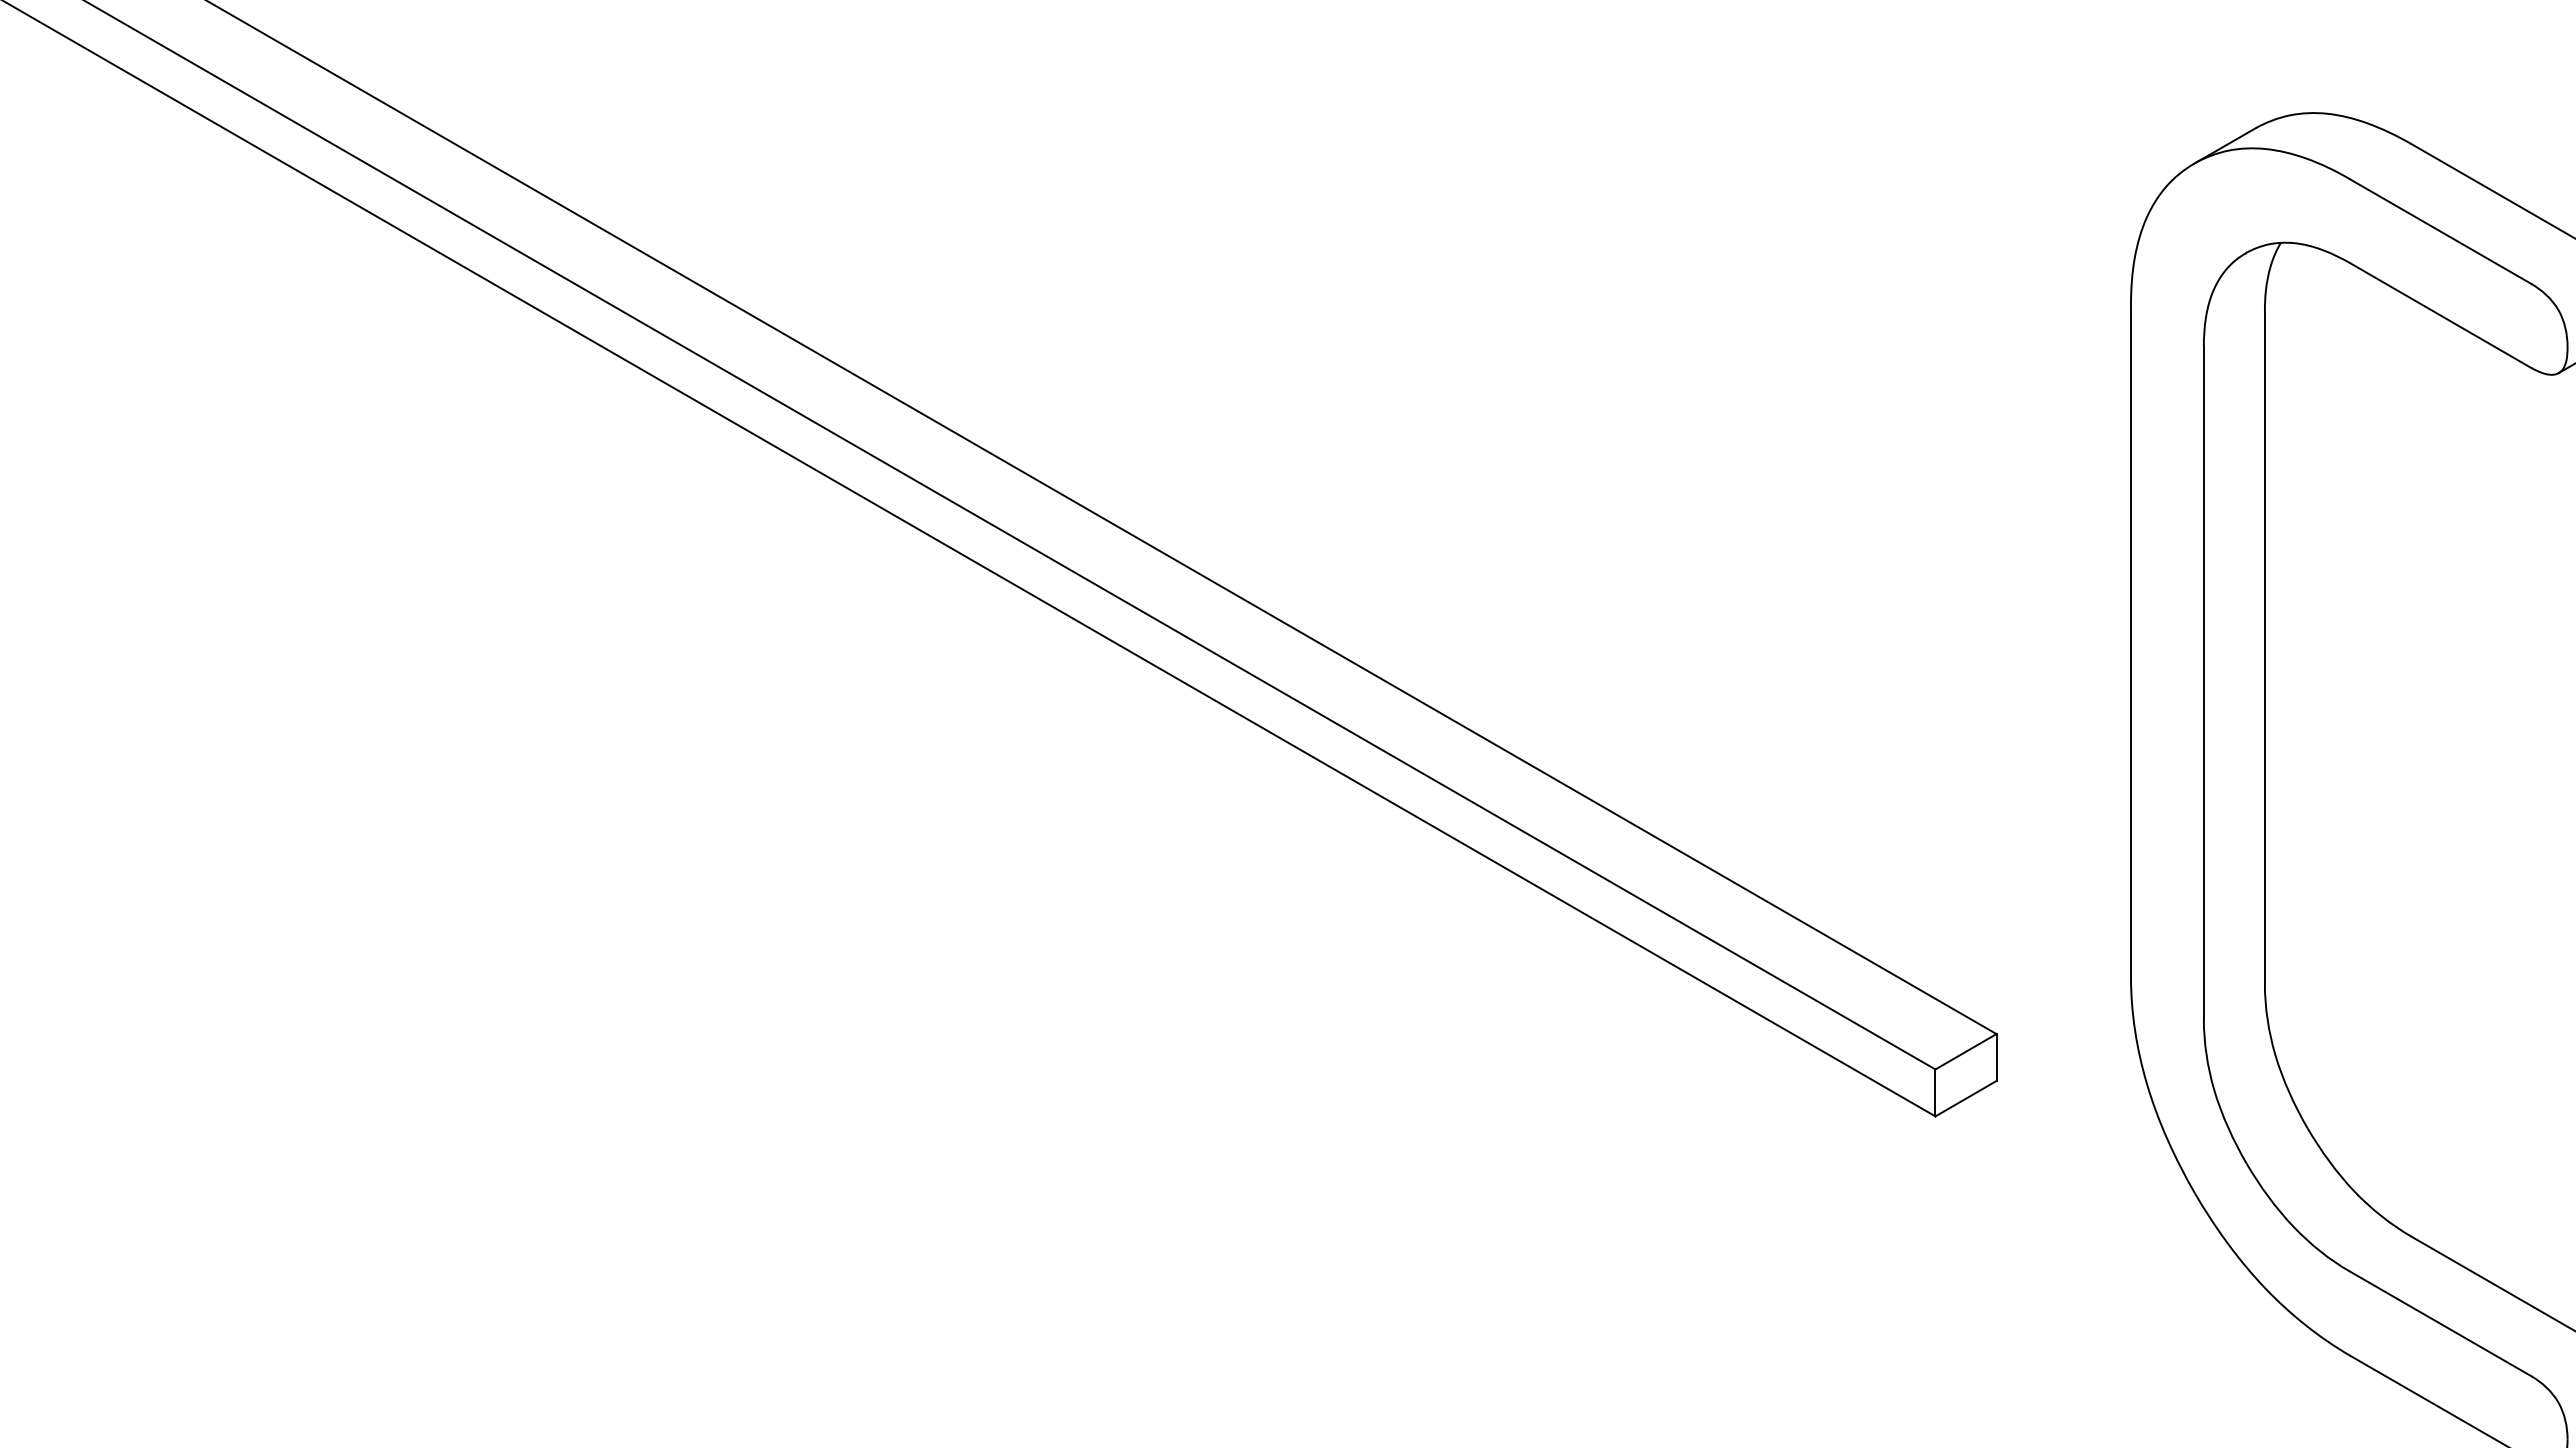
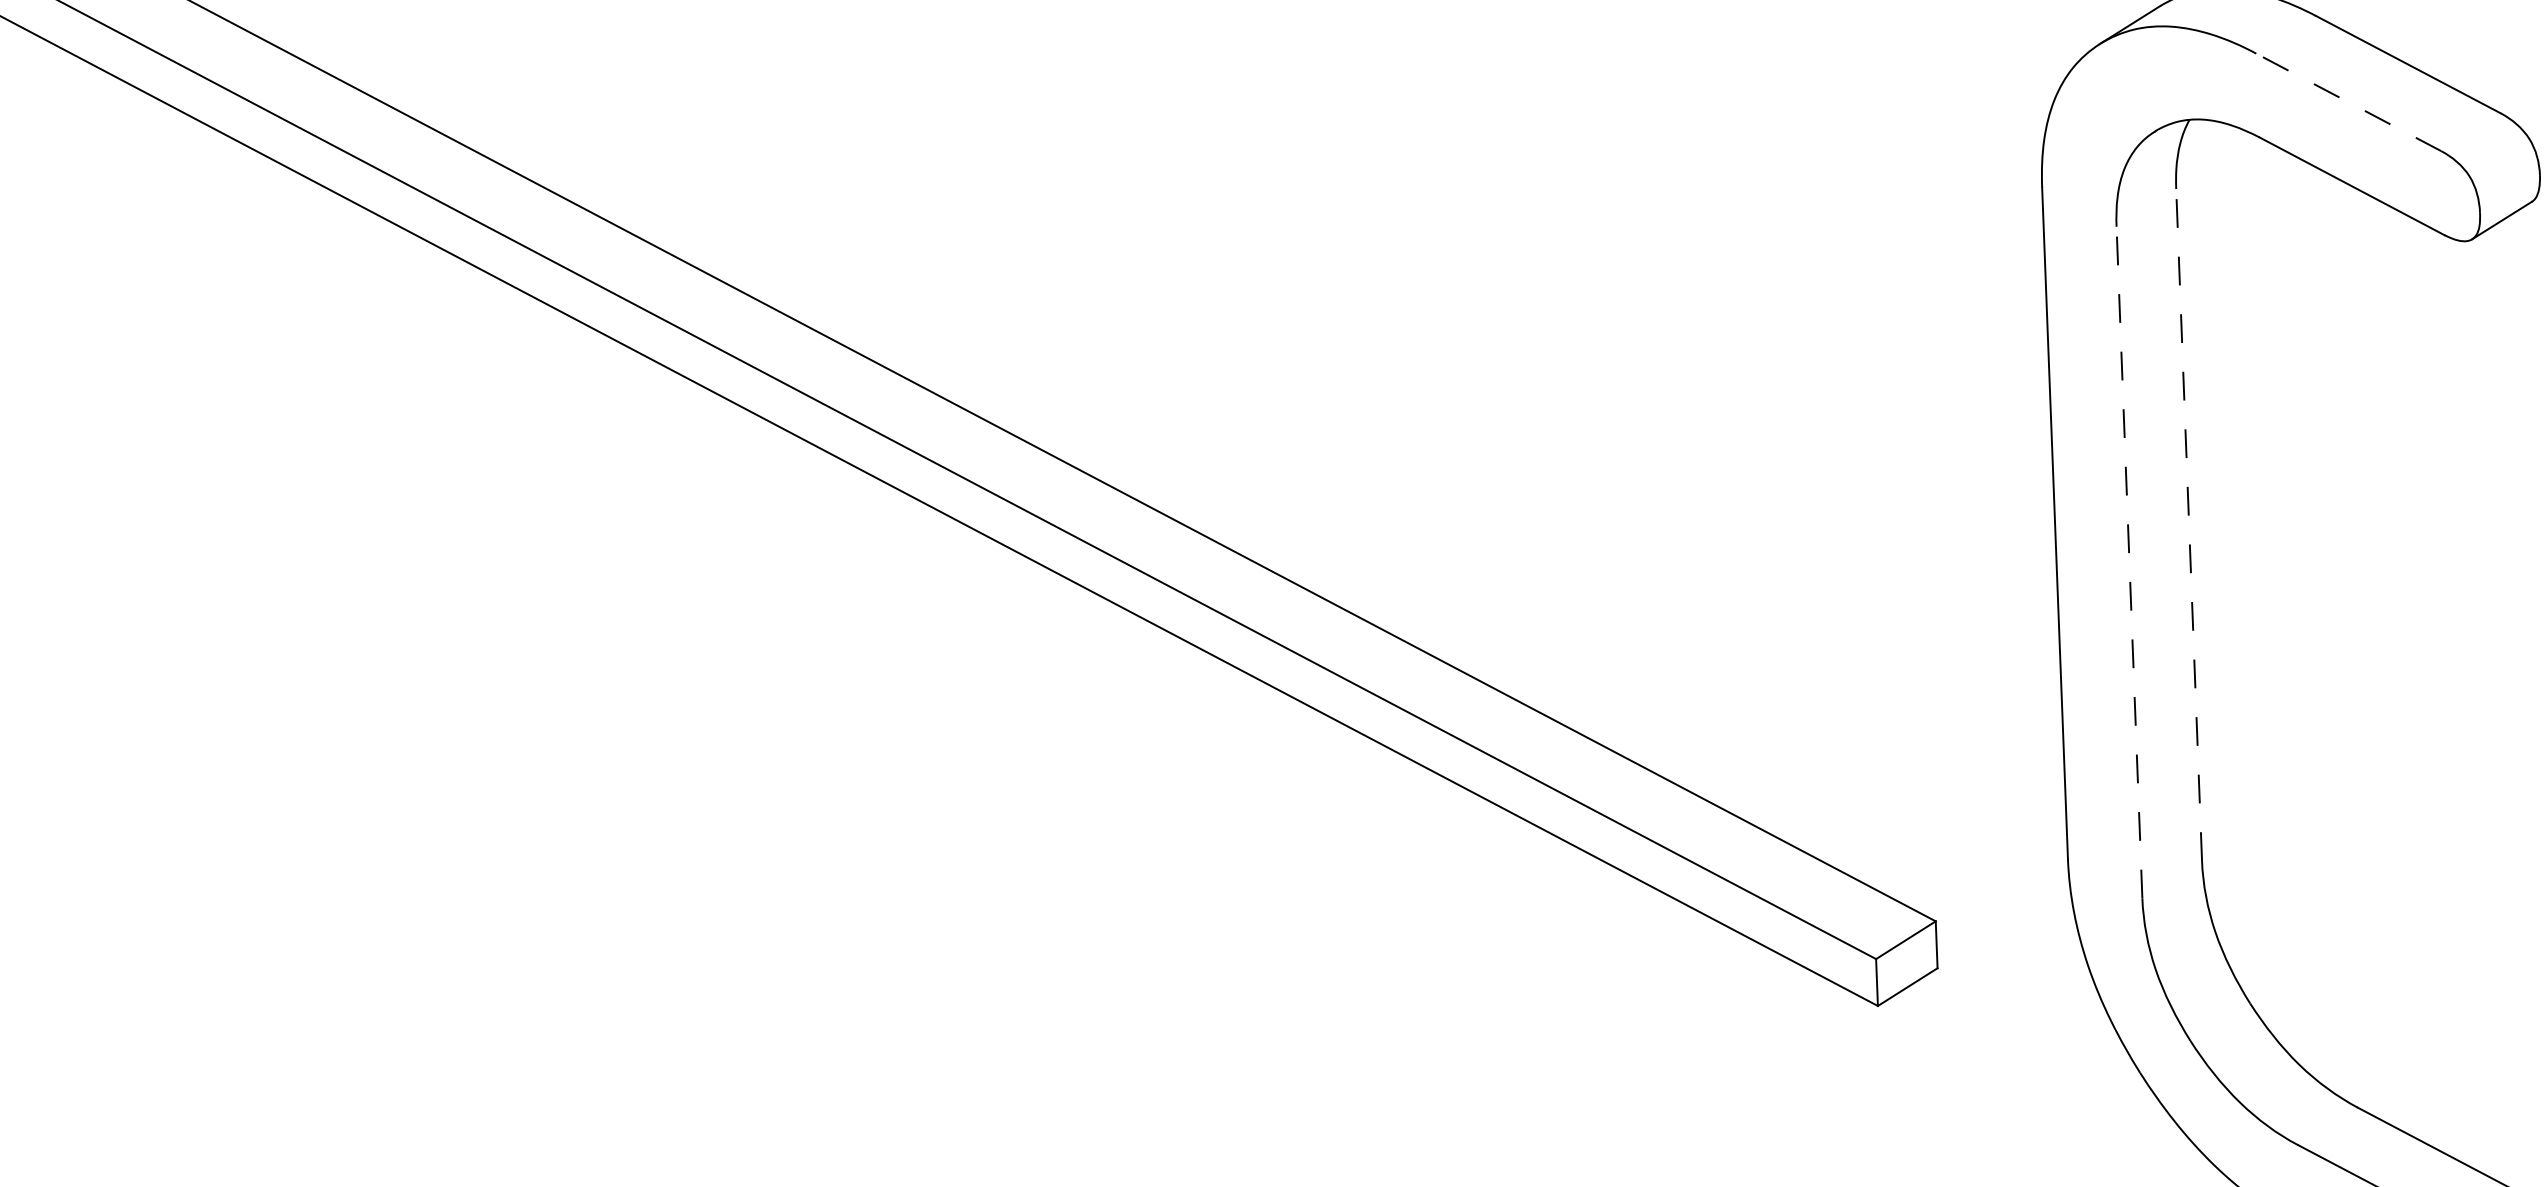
line: (2440, 231) -> (2348, 102), solid -> dashed
line: (2264, 647) -> (2188, 524), solid -> dashed
line: (2203, 682) -> (2129, 562), solid -> dashed

